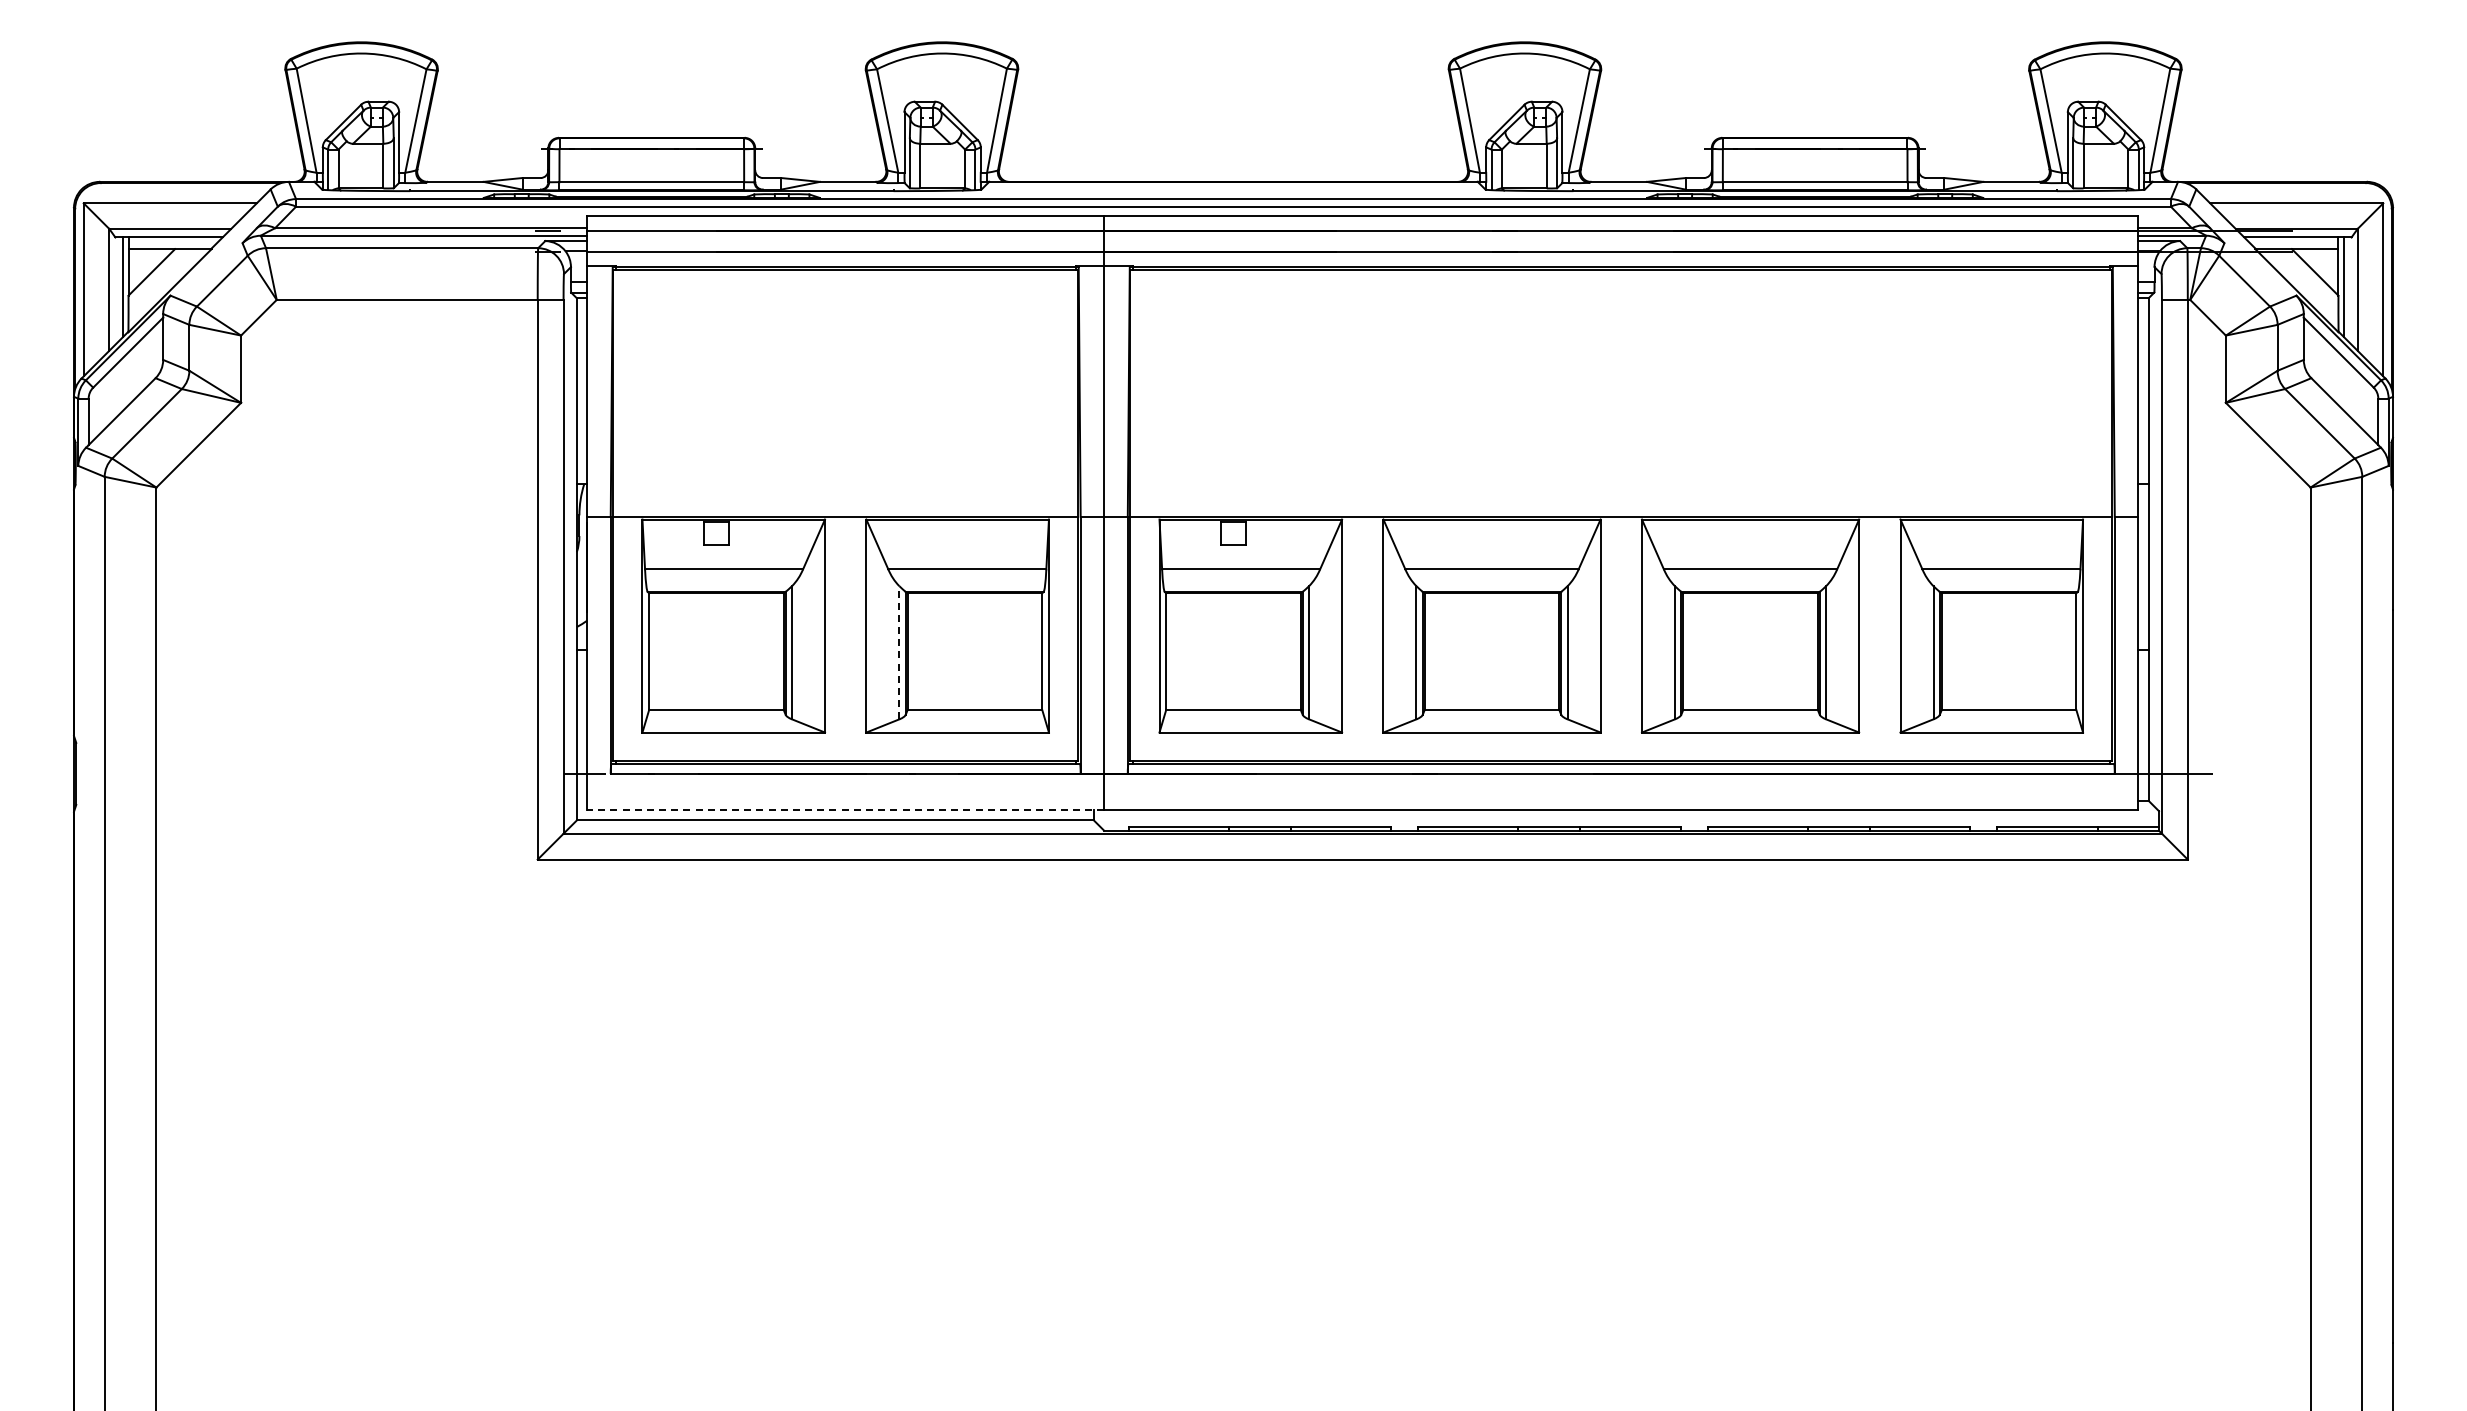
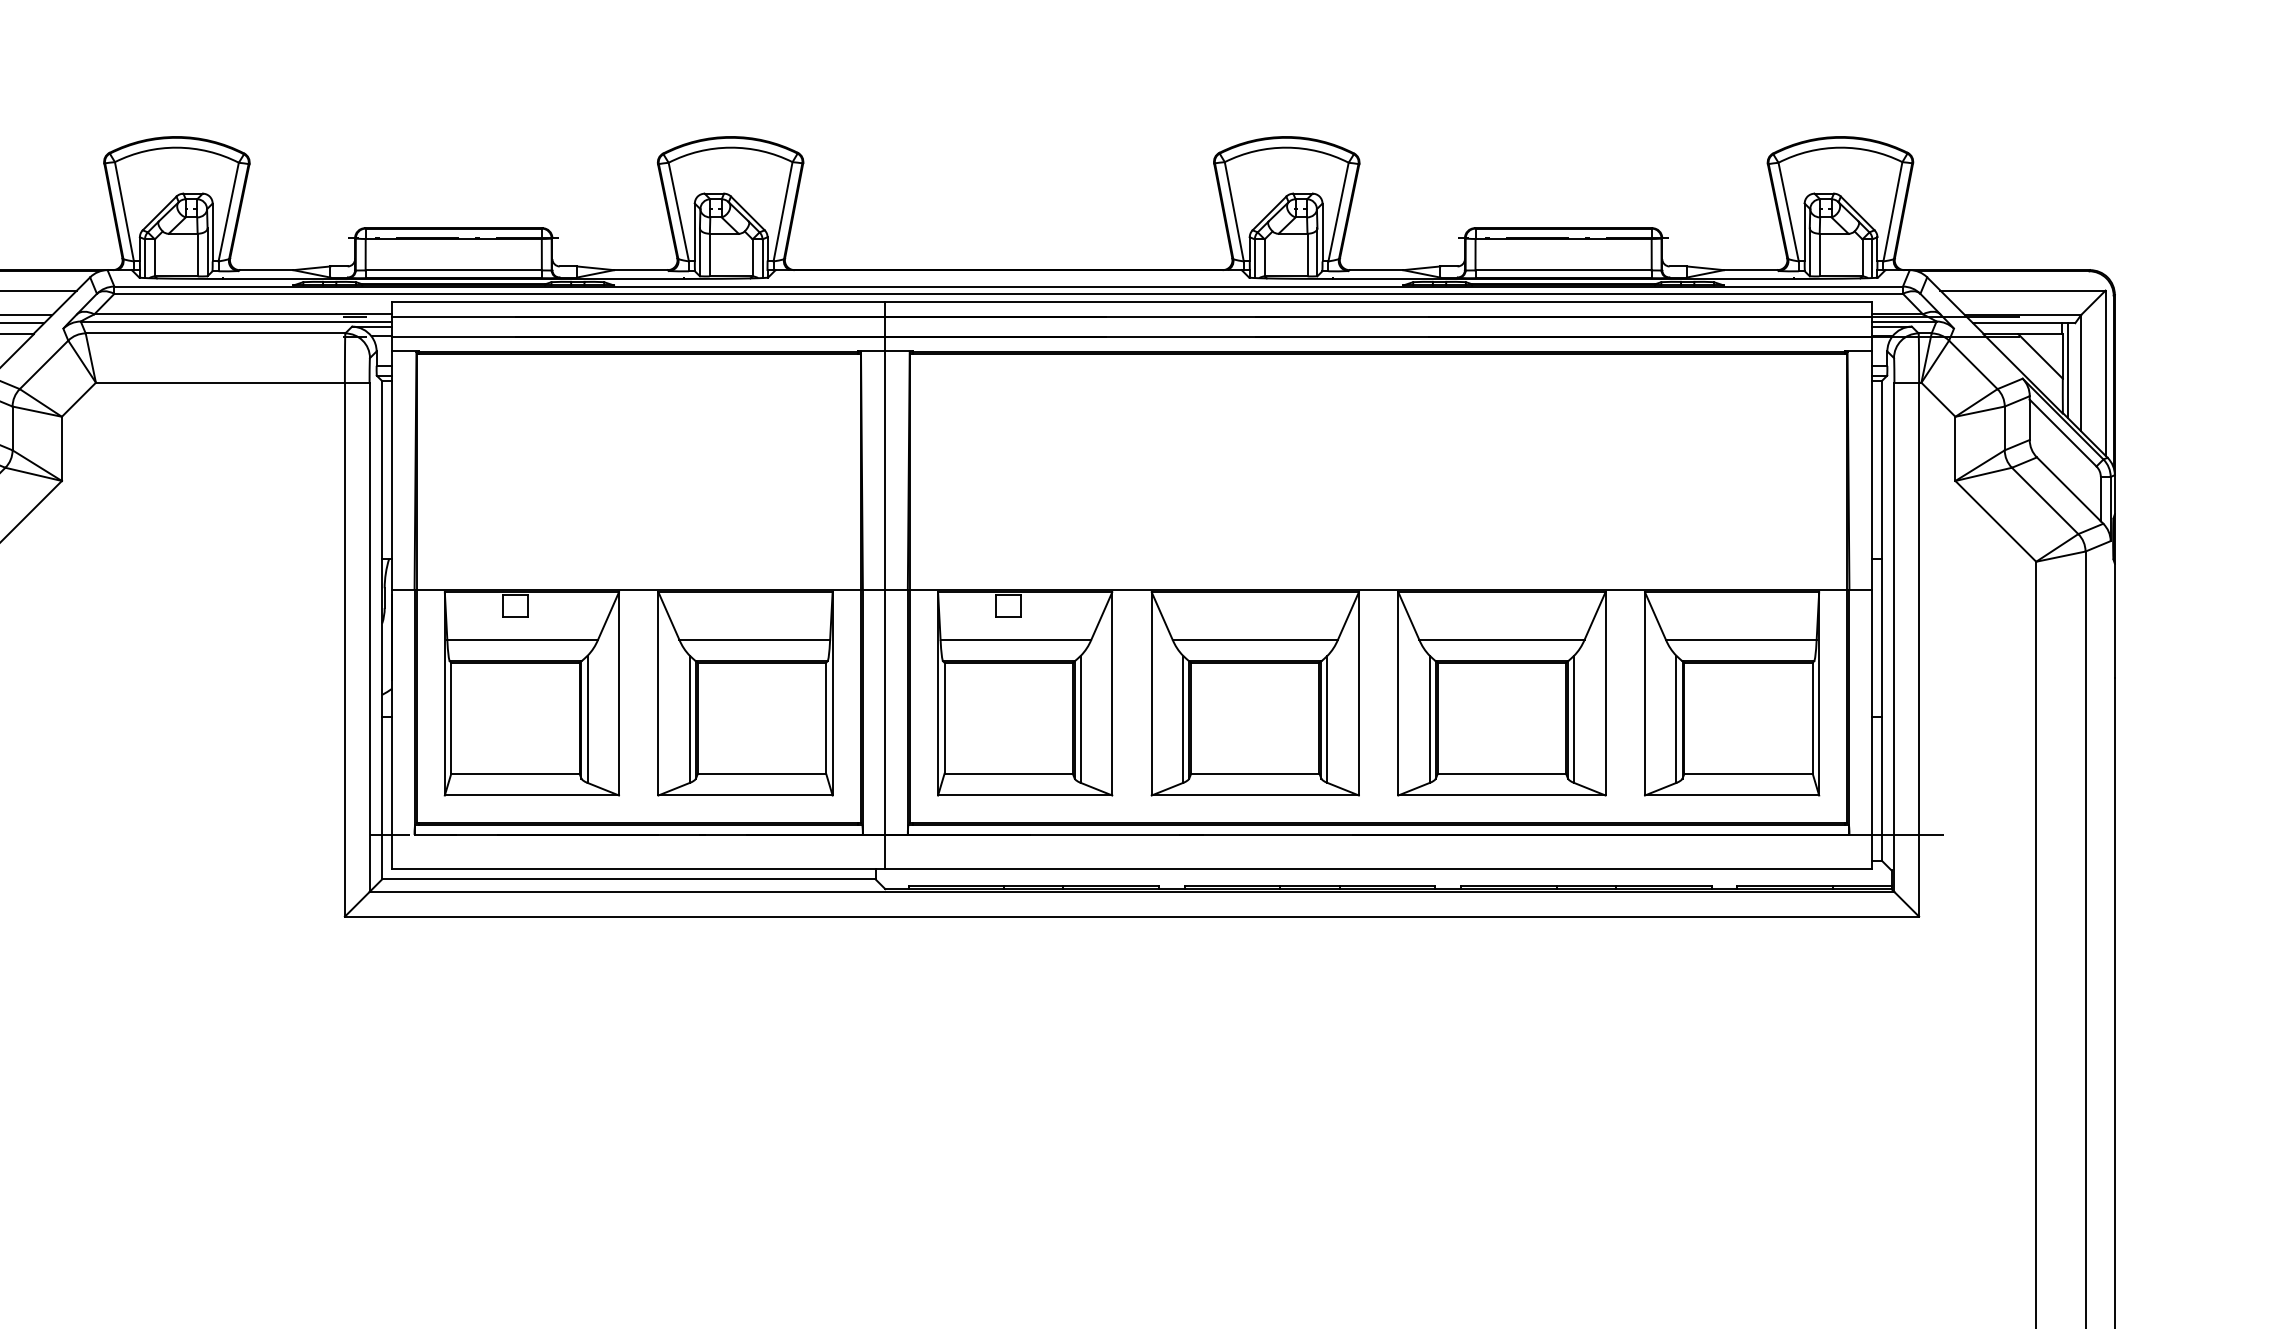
line: (899, 652) -> (690, 719), dashed -> solid
line: (845, 810) -> (638, 869), dashed -> solid

